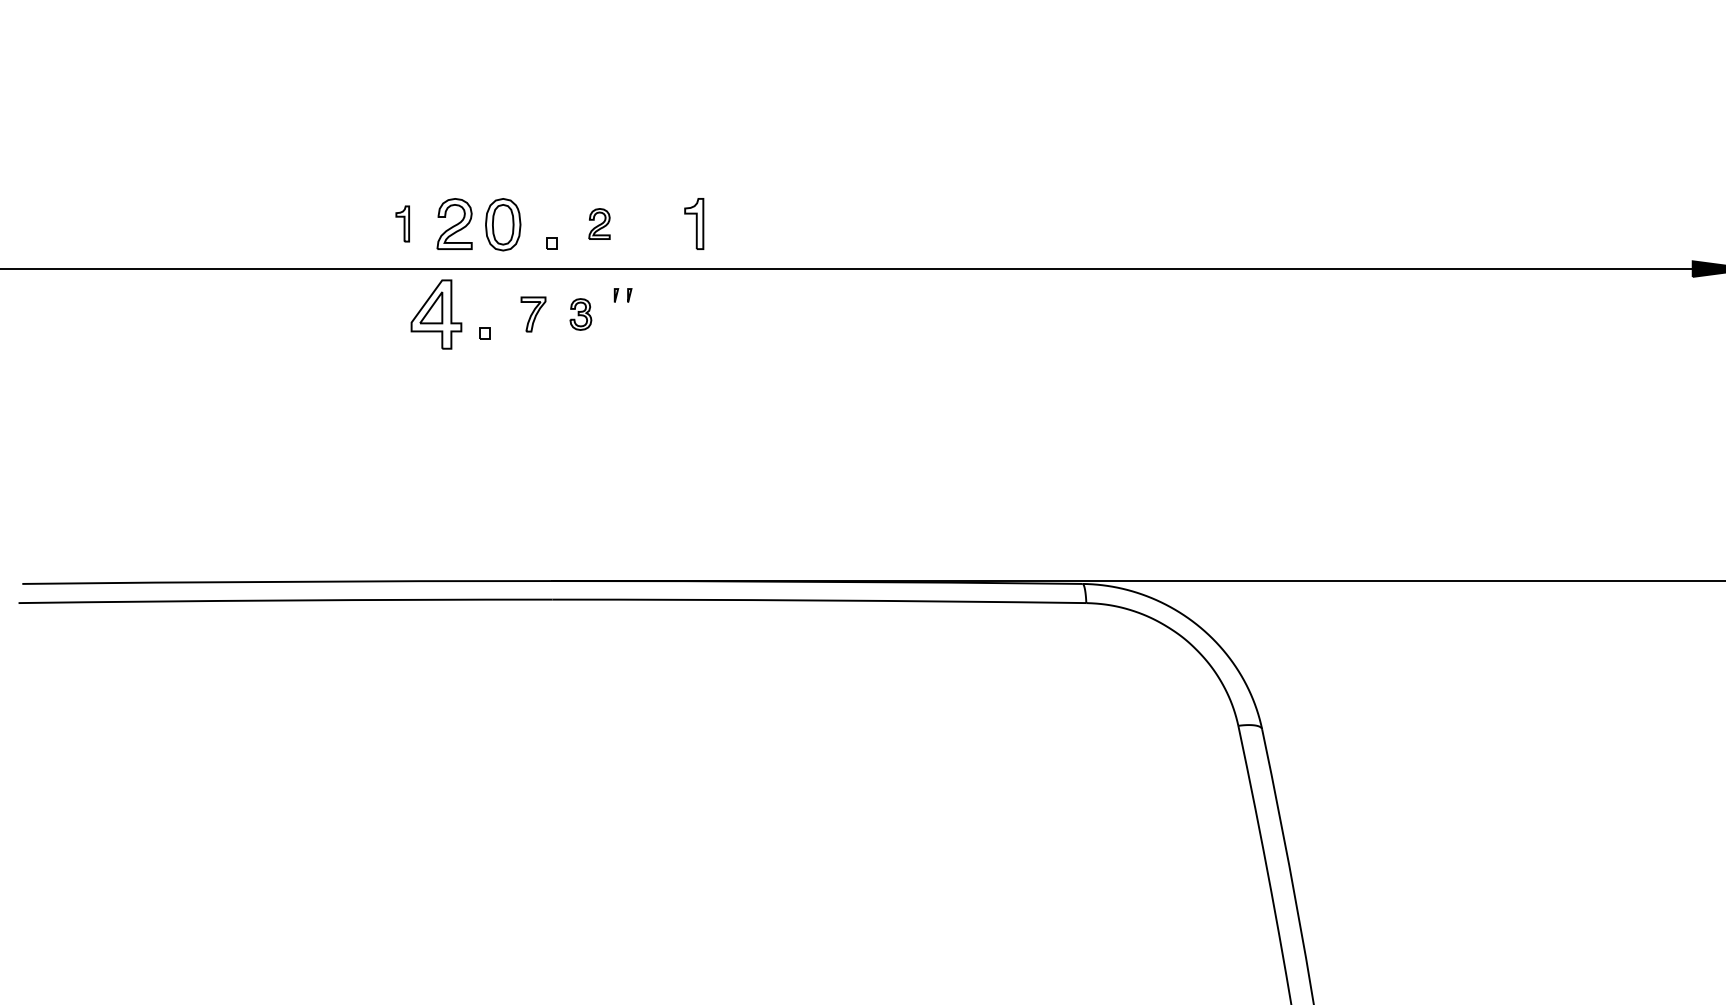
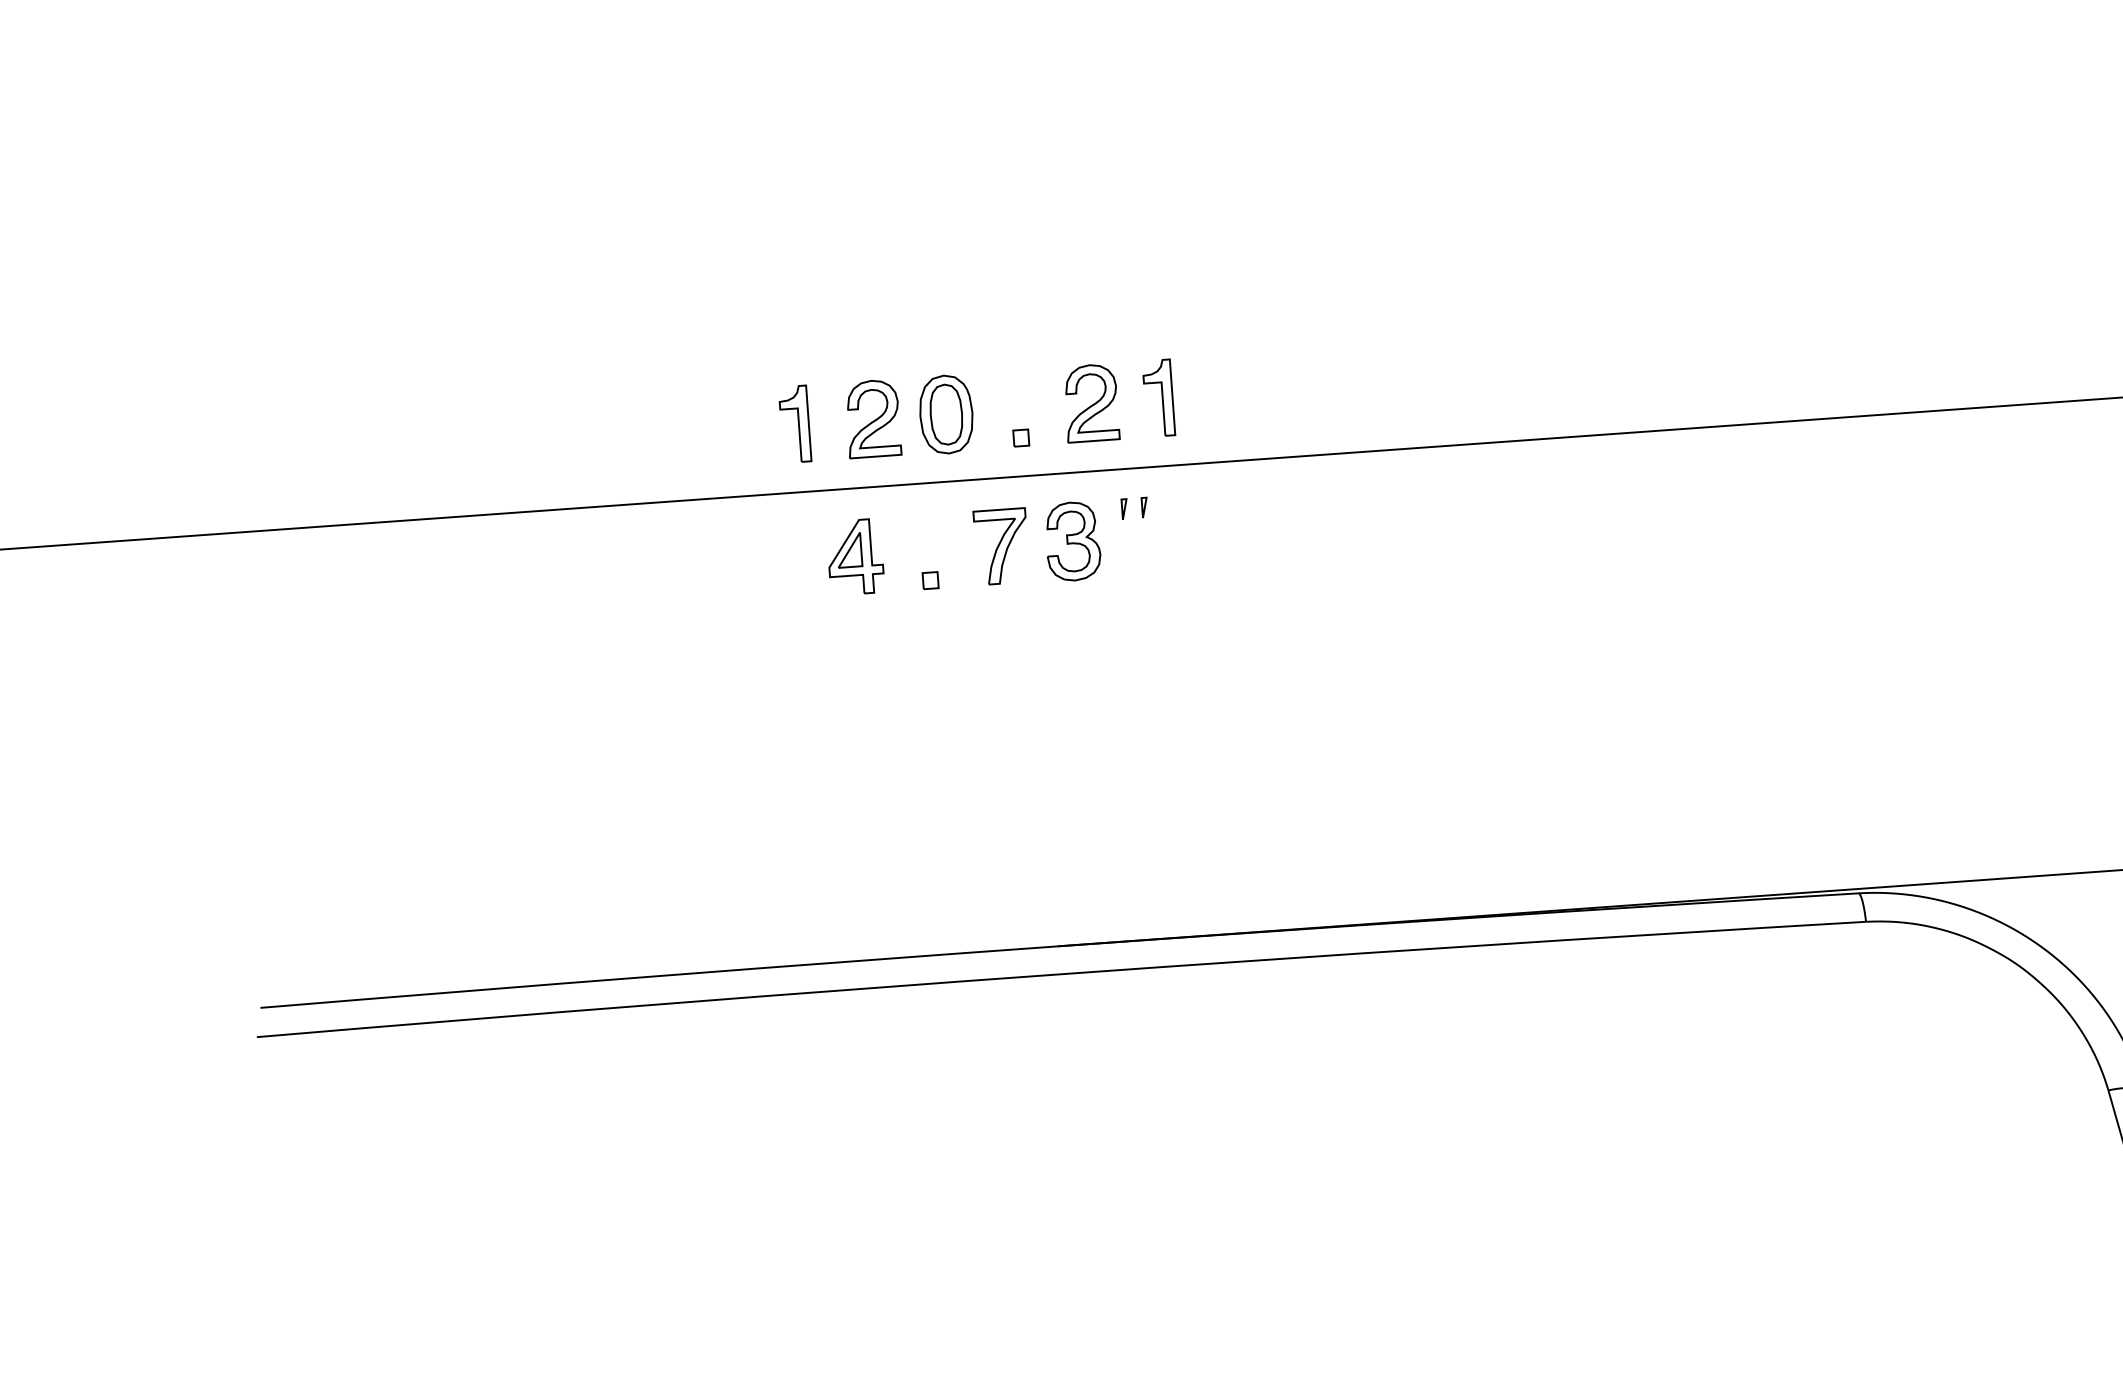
part: (402, 223) -> (794, 423), size x1.43
part: (599, 223) -> (1091, 402), size x1.67
part: (694, 223) -> (1159, 397), moved
part: (436, 314) -> (855, 557), size x0.71
part: (533, 314) -> (1001, 546), size x1.43
part: (580, 314) -> (1072, 541), size x1.67

